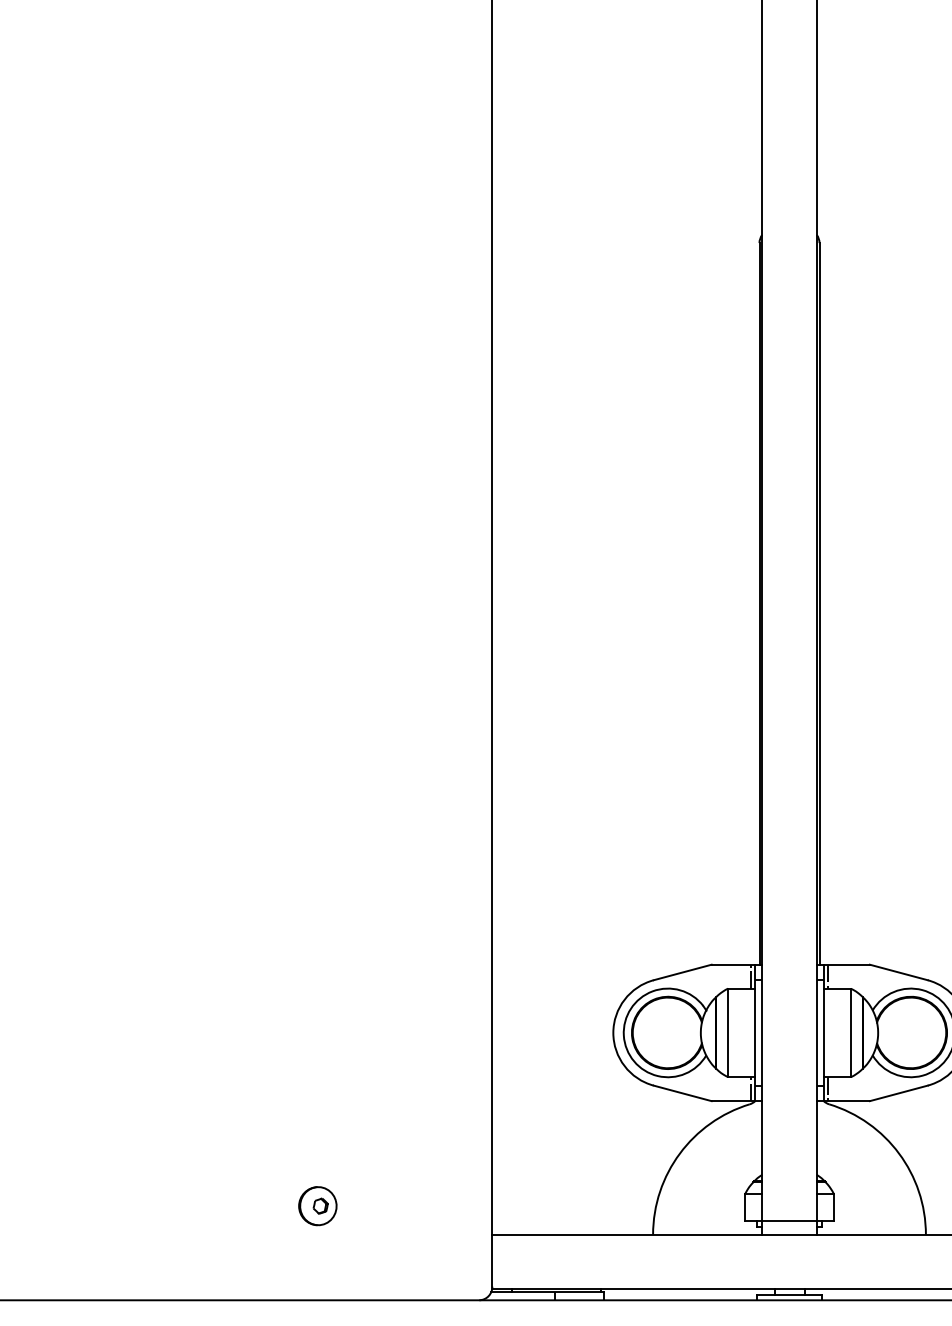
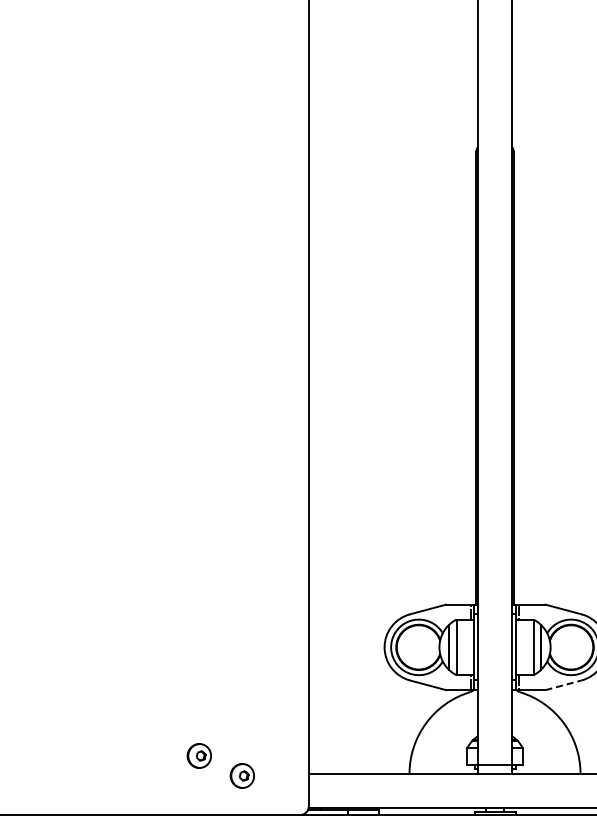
line: (898, 1093) -> (563, 685), solid -> dashed
part: (385, 1237) -> (241, 775), added

